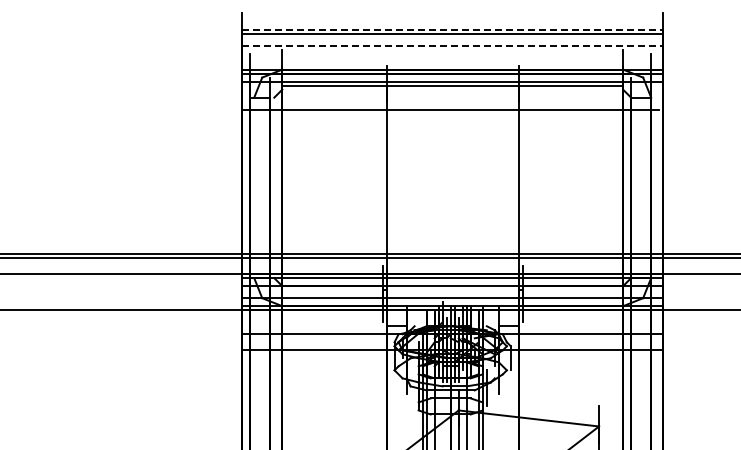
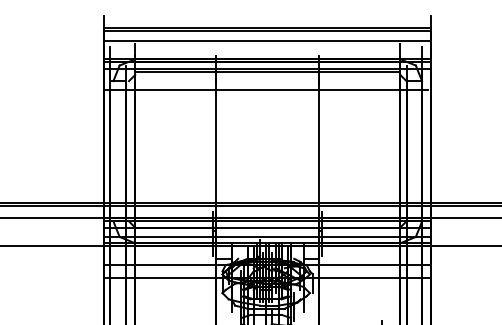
line: (452, 29) -> (267, 28), dashed -> solid
line: (452, 45) -> (267, 40), dashed -> solid

